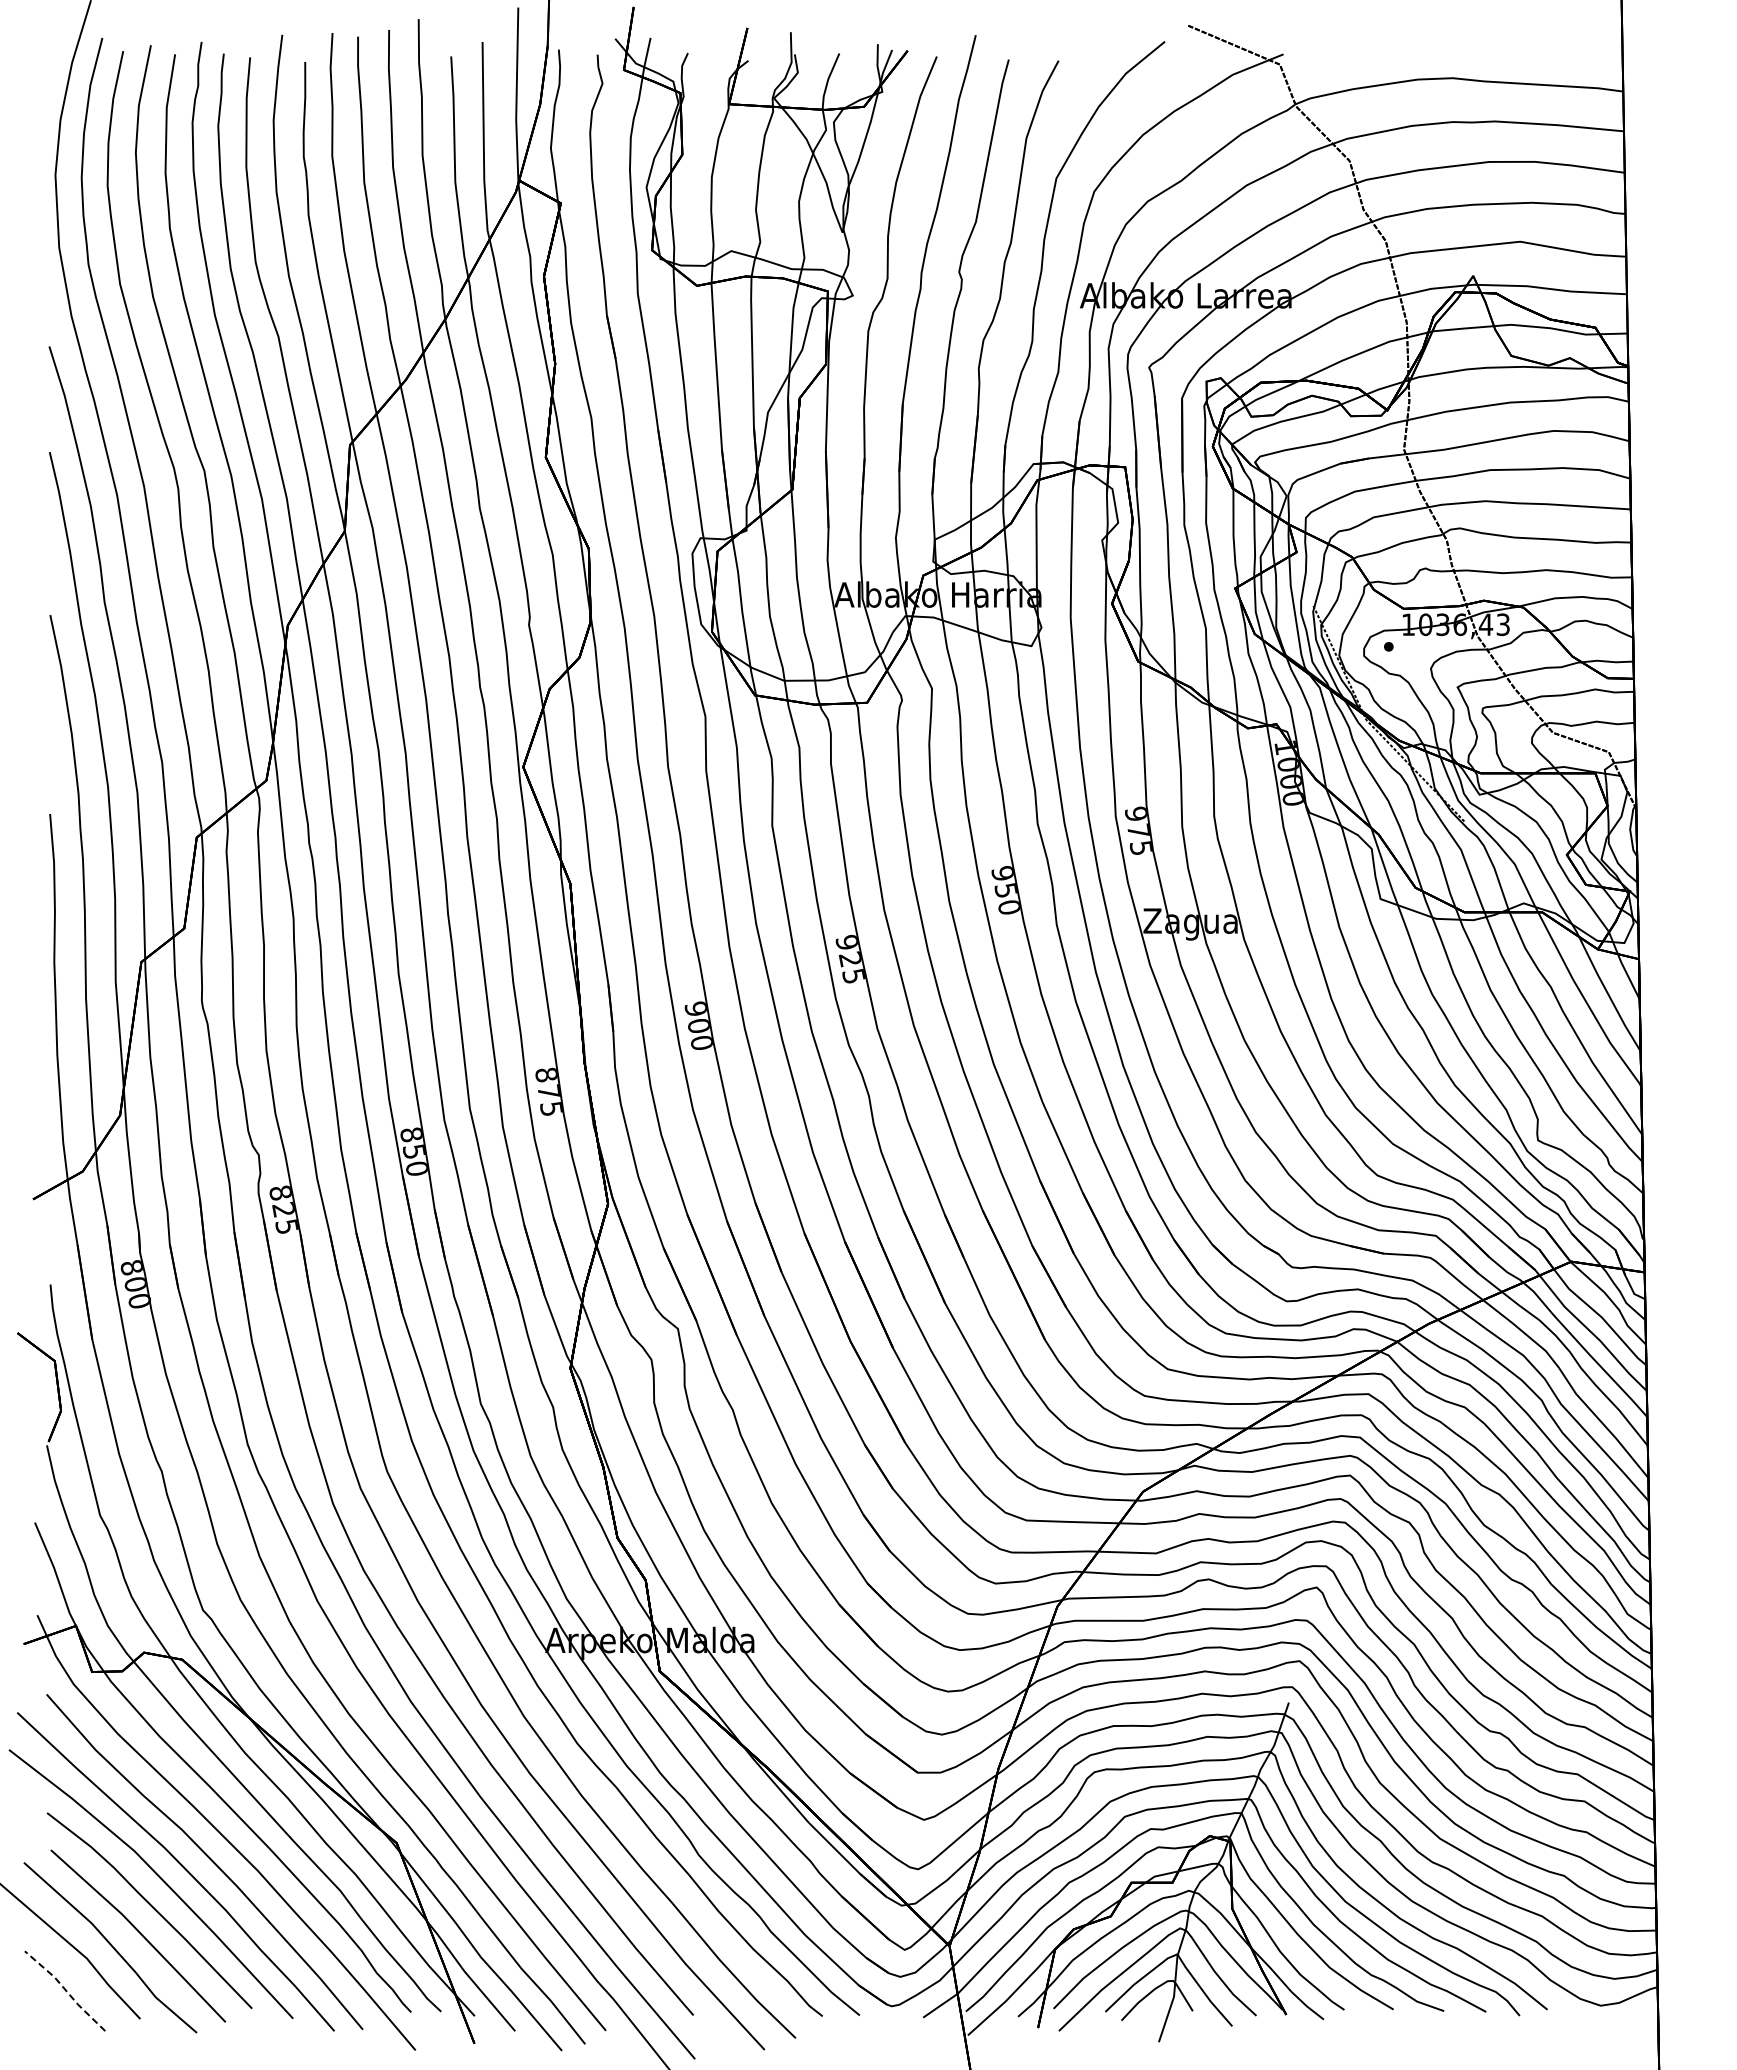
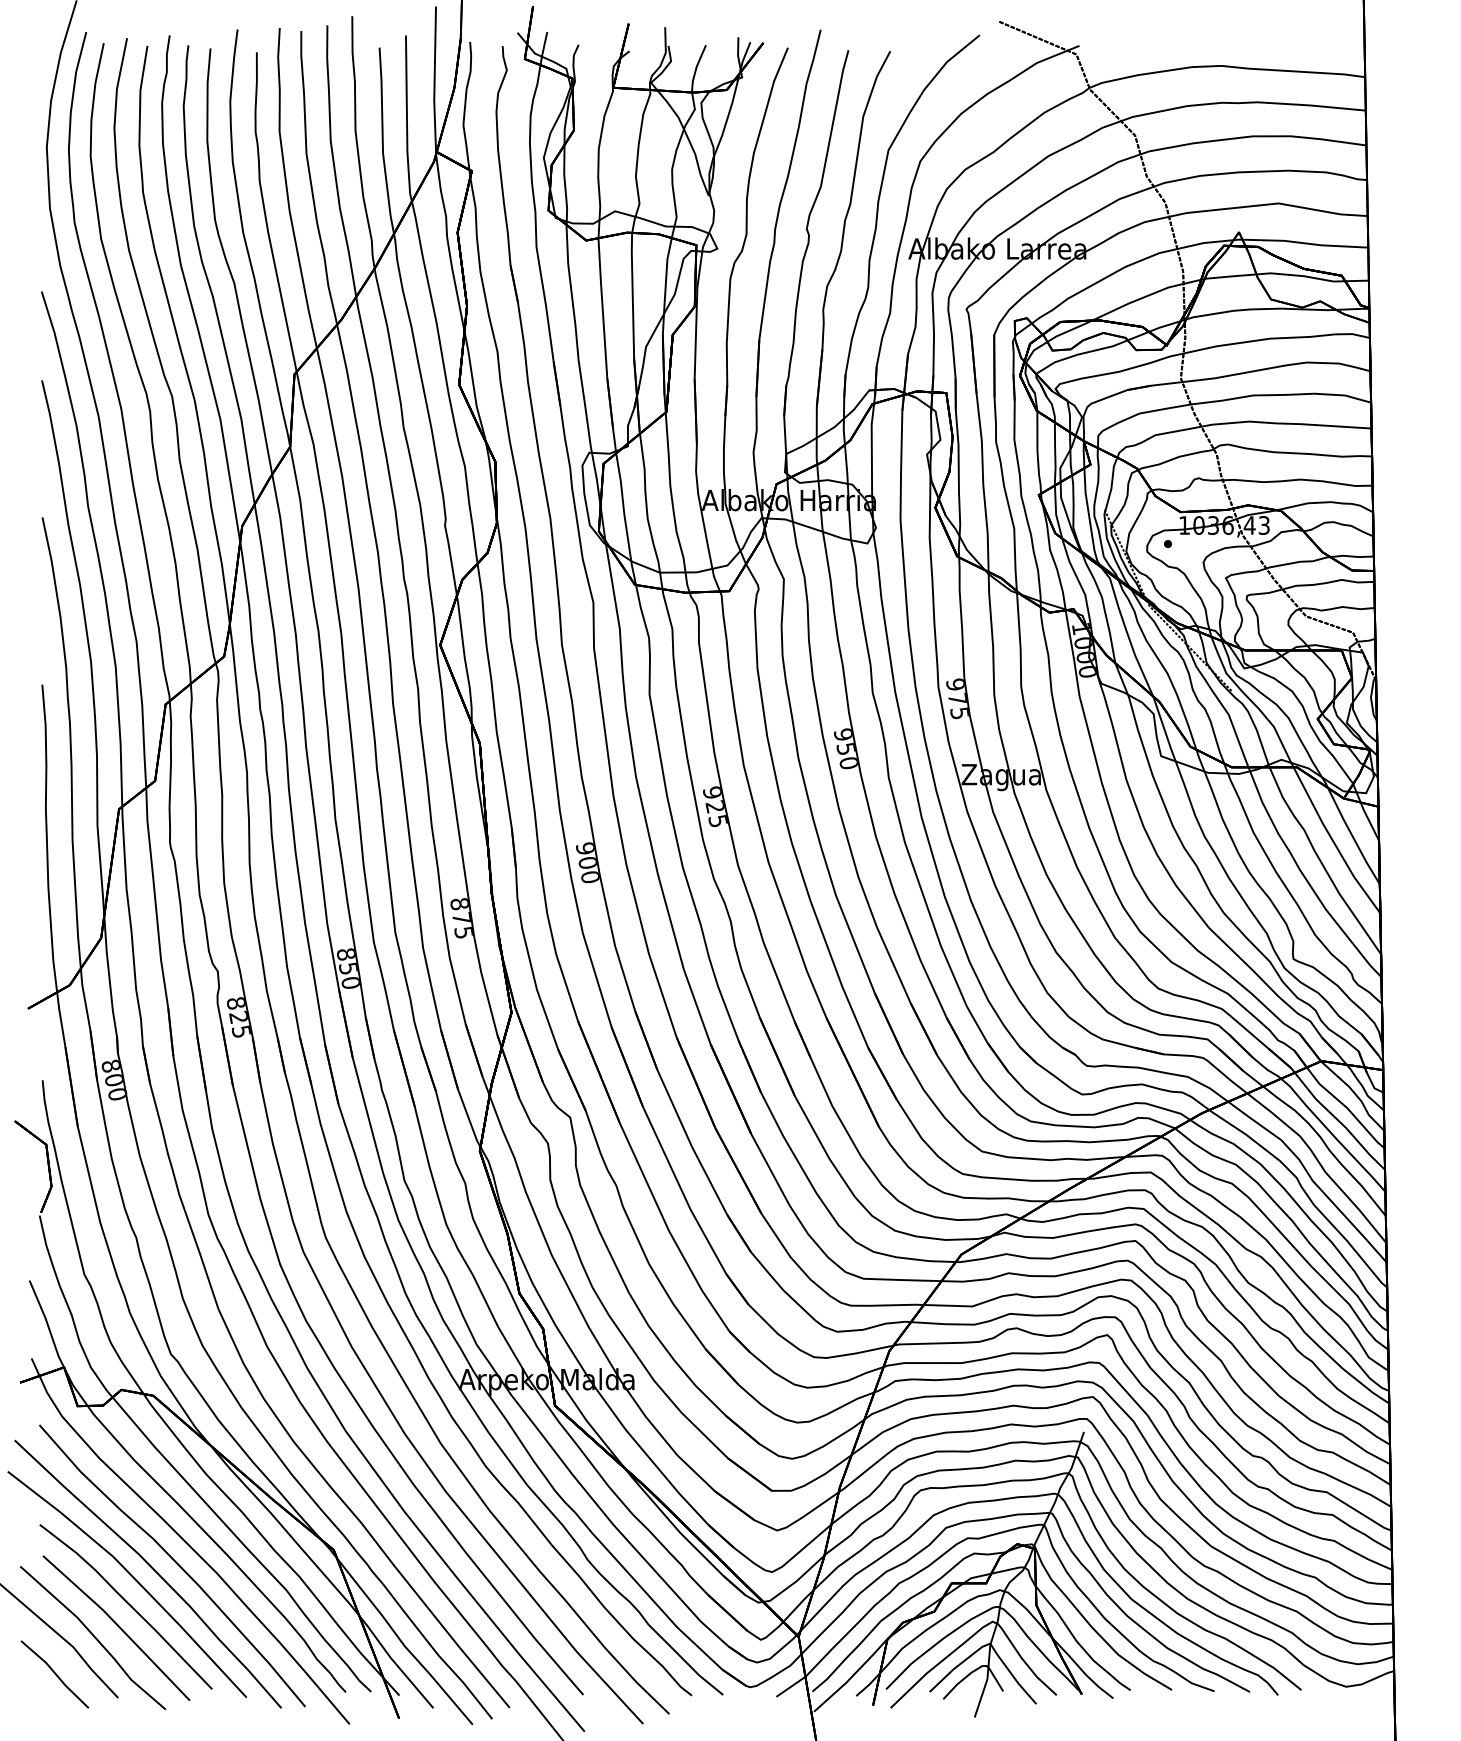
line: (65, 1990) -> (55, 1673), dashed -> solid

